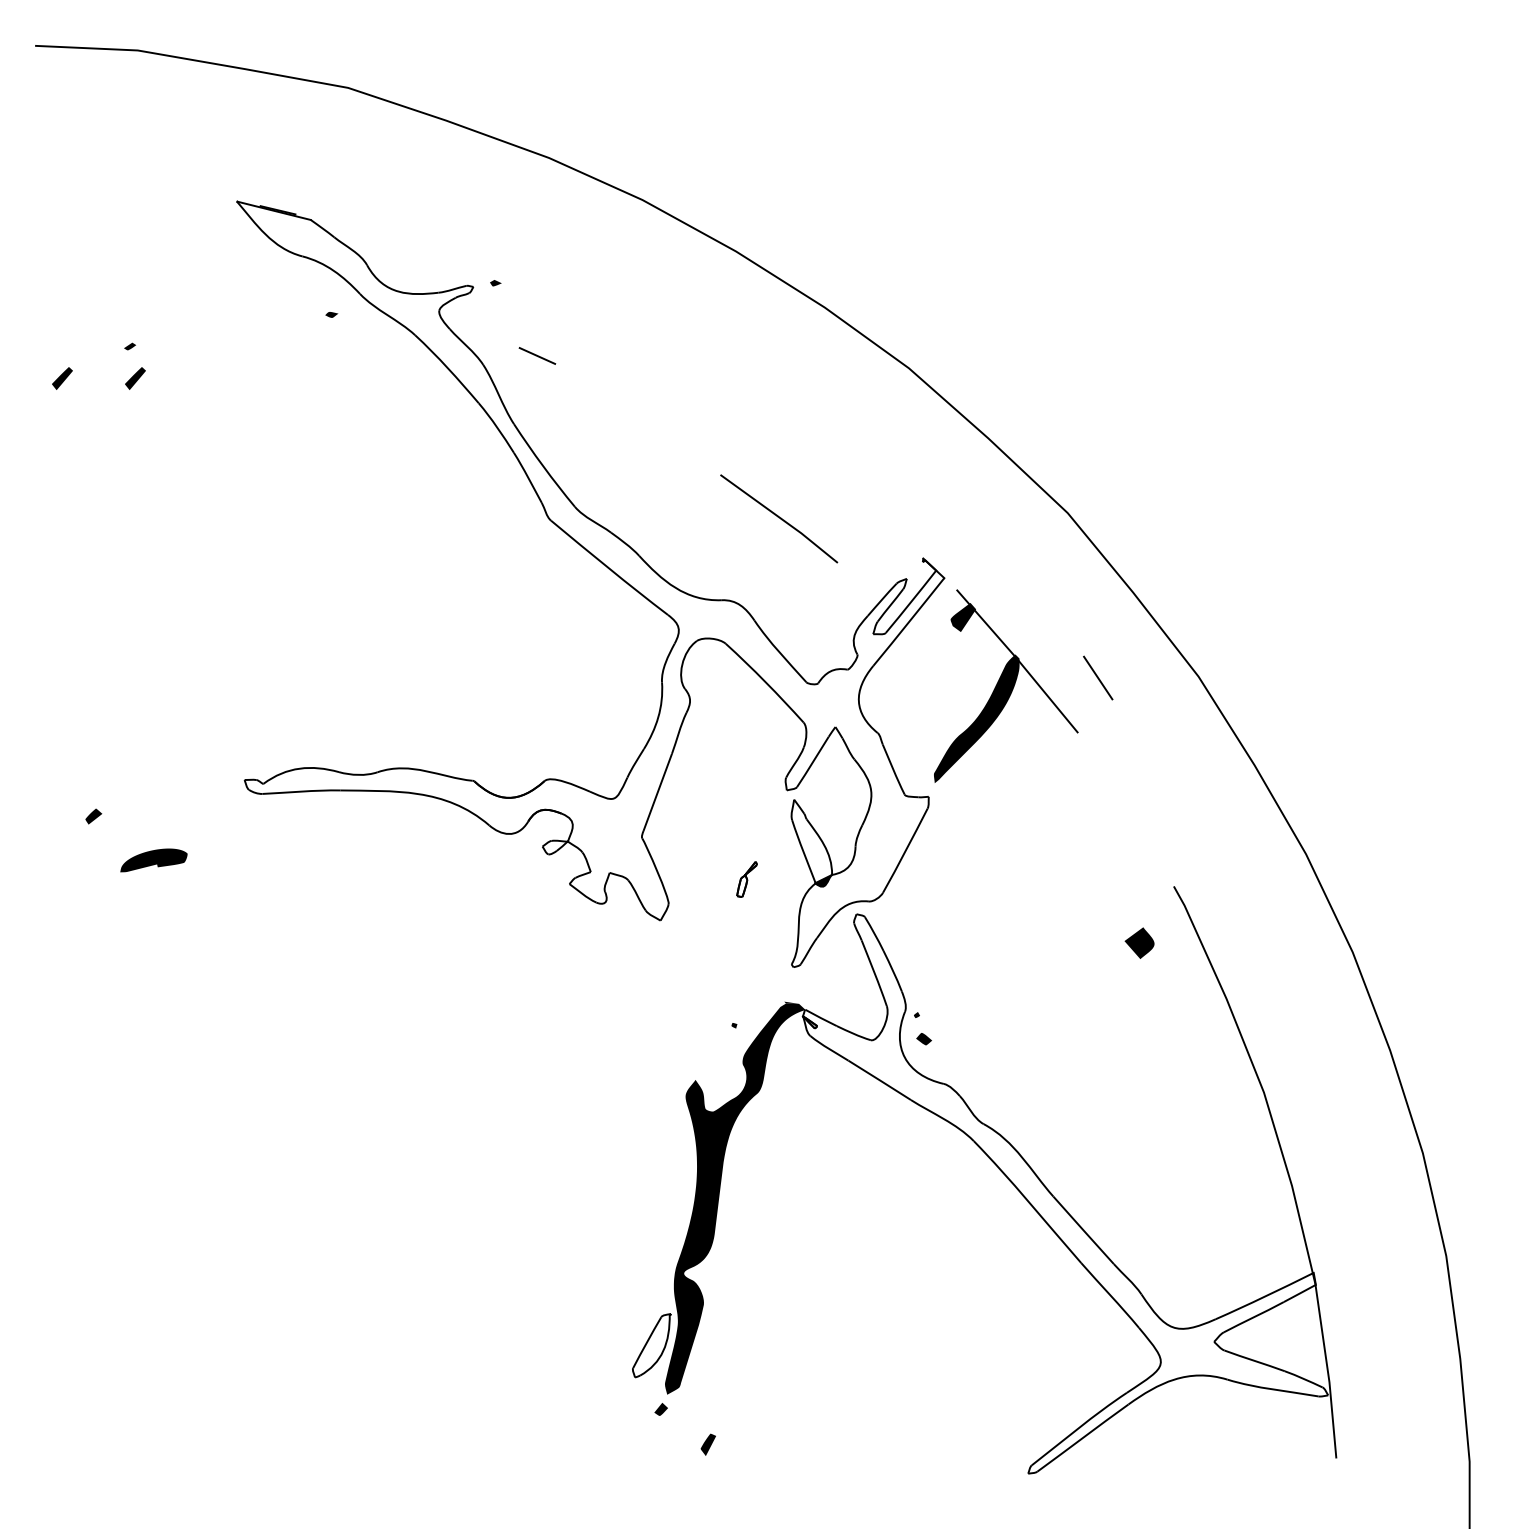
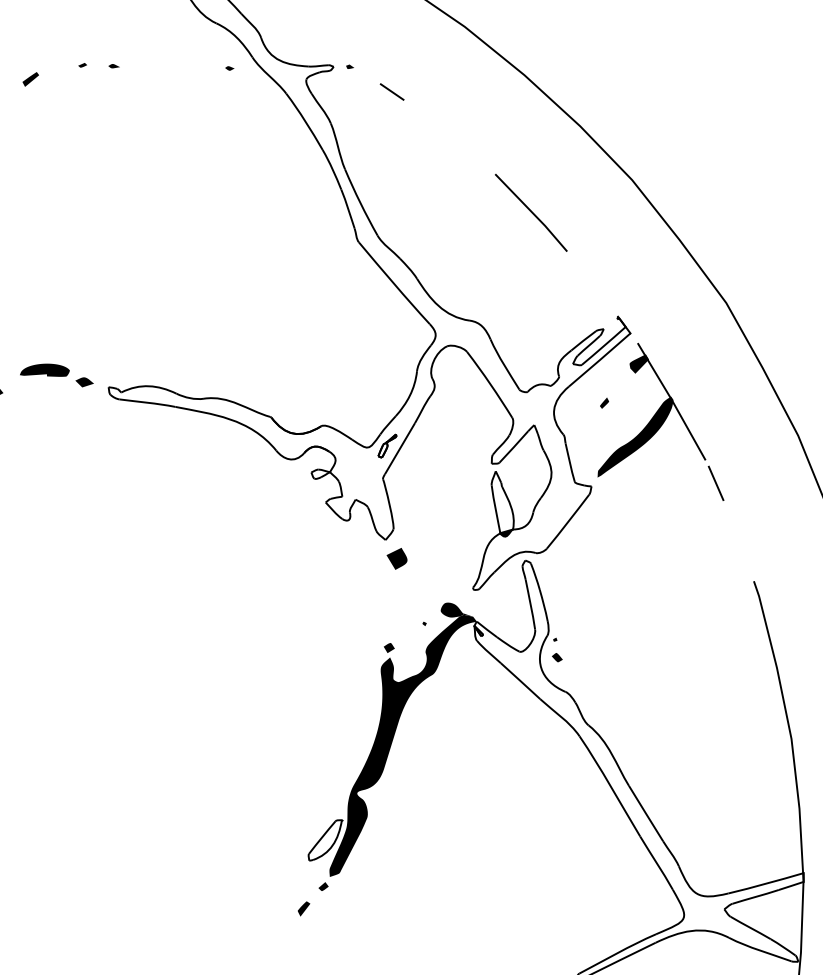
fill: (173, 340) -> (114, 66), added
line: (537, 355) -> (392, 91), moved
part: (135, 378) -> (82, 88), removed
line: (779, 518) -> (531, 212), moved
line: (1098, 677) -> (716, 483), moved
fill: (926, 679) -> (604, 402), added
fill: (210, 779) -> (84, 382), added
part: (153, 860) -> (44, 371), moved
part: (746, 879) -> (387, 445), moved
part: (1139, 942) -> (396, 558), moved
fill: (769, 1000) -> (452, 610), added
fill: (692, 1066) -> (389, 647), added
part: (707, 1444) -> (303, 908), moved

